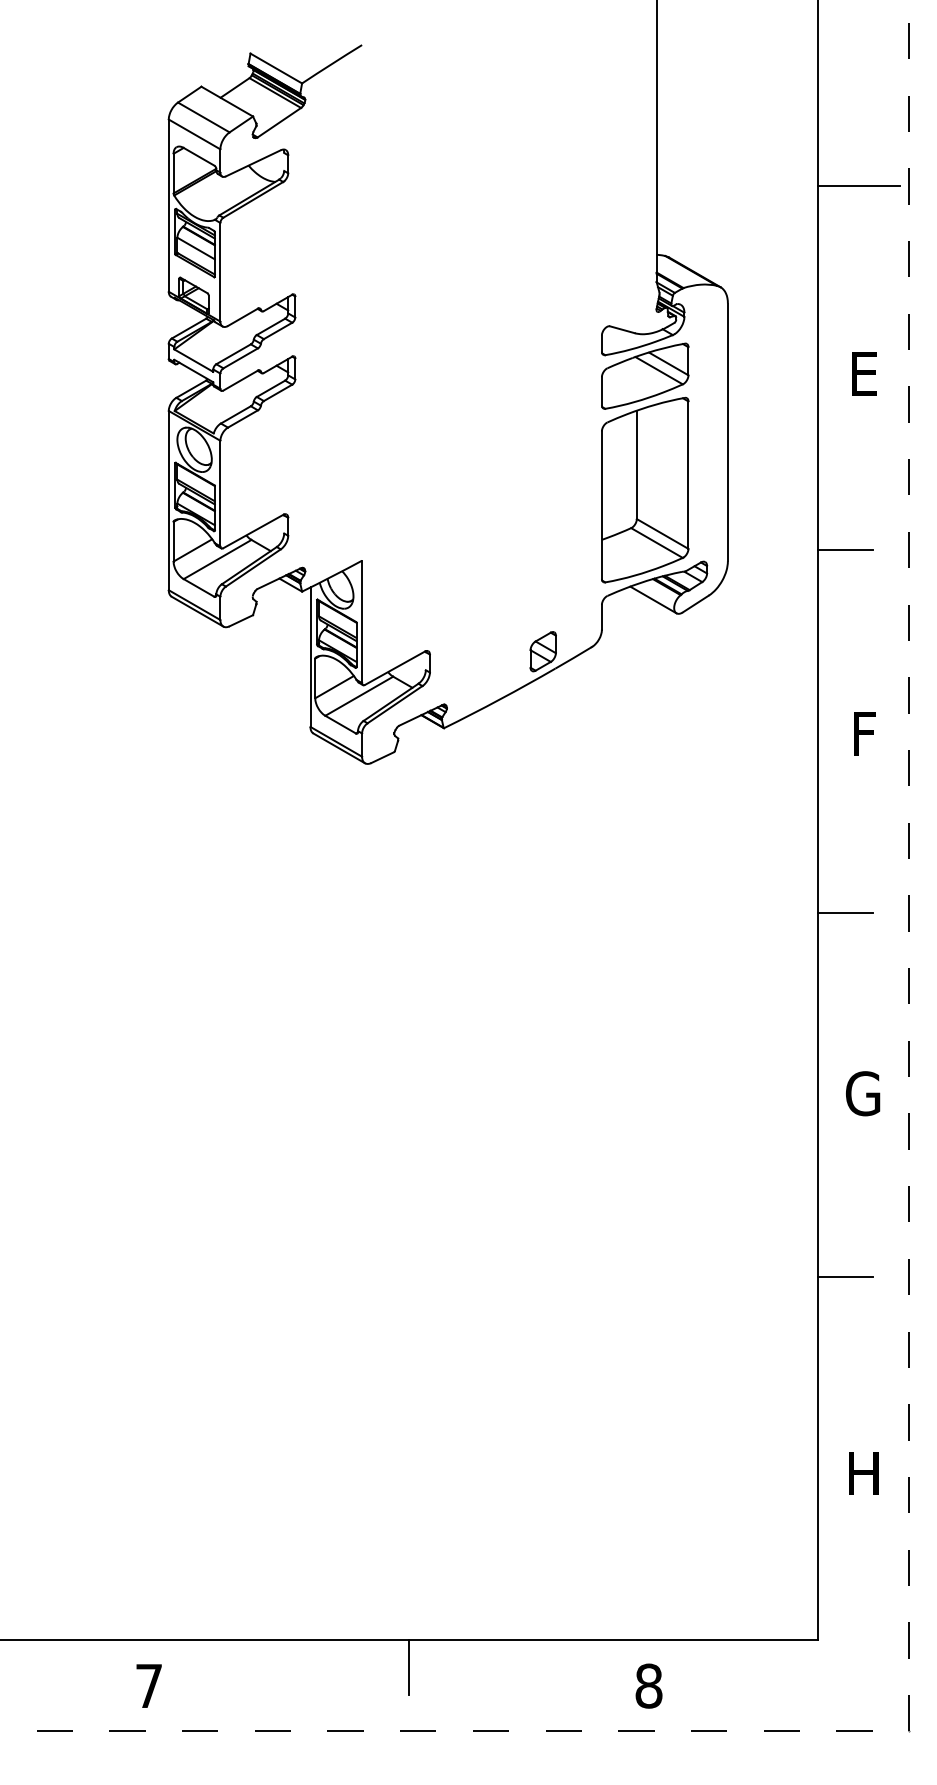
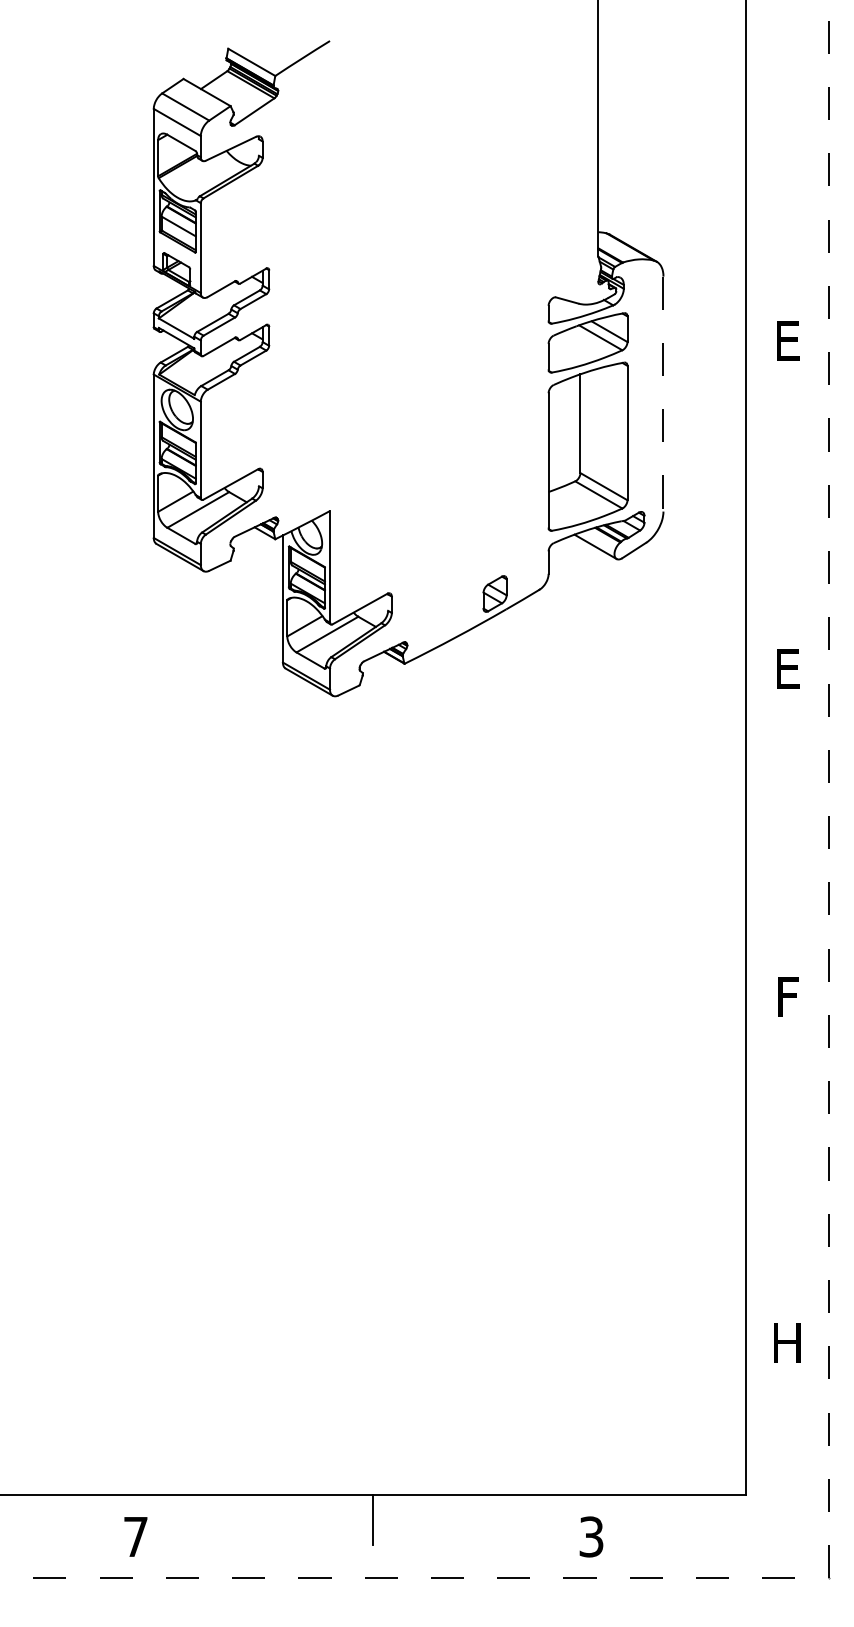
line: (858, 186) -> (782, 169), removed
line: (727, 432) -> (663, 394), solid -> dashed
line: (845, 550) -> (770, 501), removed
text: (865, 733) -> (788, 668), F -> E
line: (845, 913) -> (770, 832), removed
text: (862, 1093) -> (786, 996), G -> F
line: (845, 1276) -> (770, 1163), removed
text: (648, 1685) -> (591, 1536), 8 -> 3

